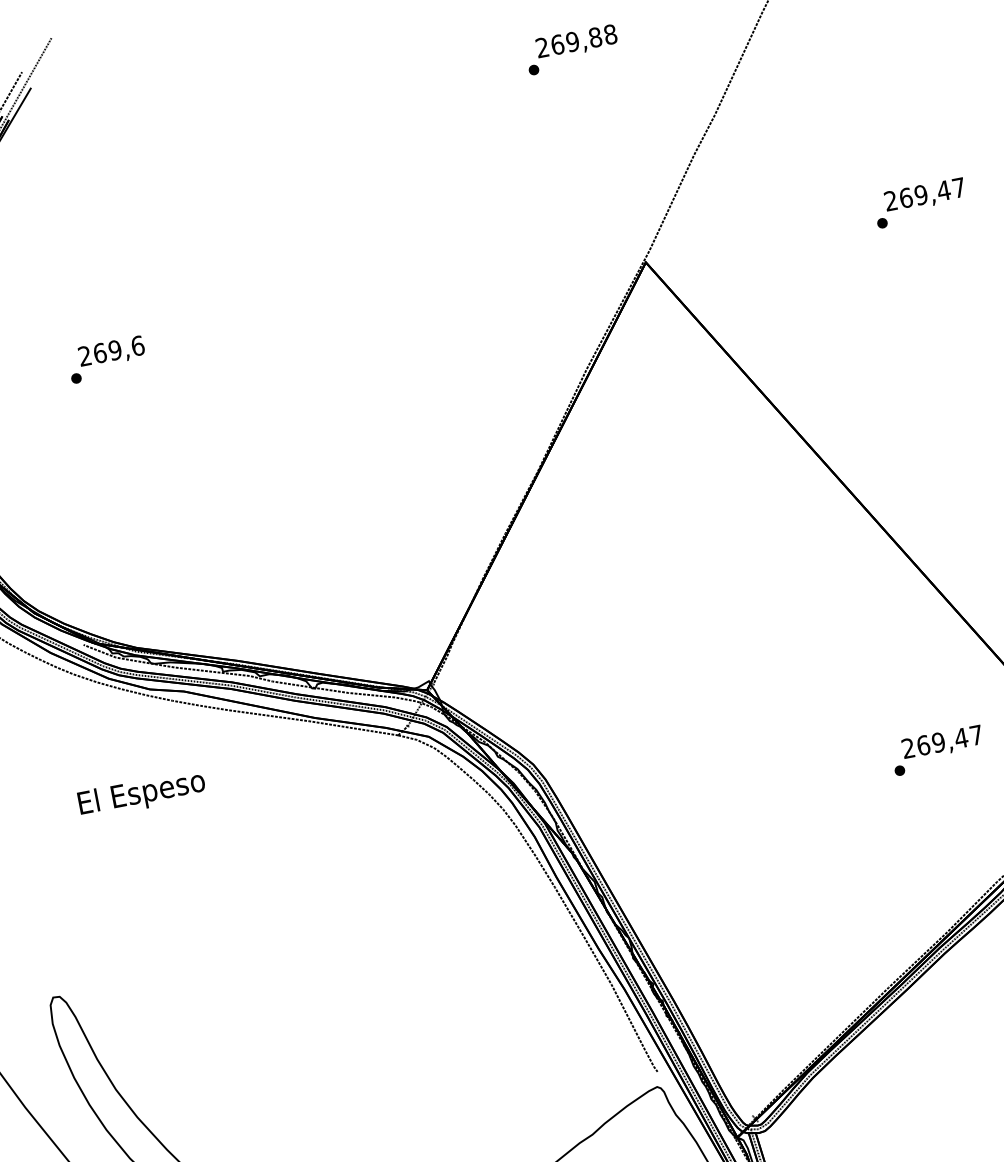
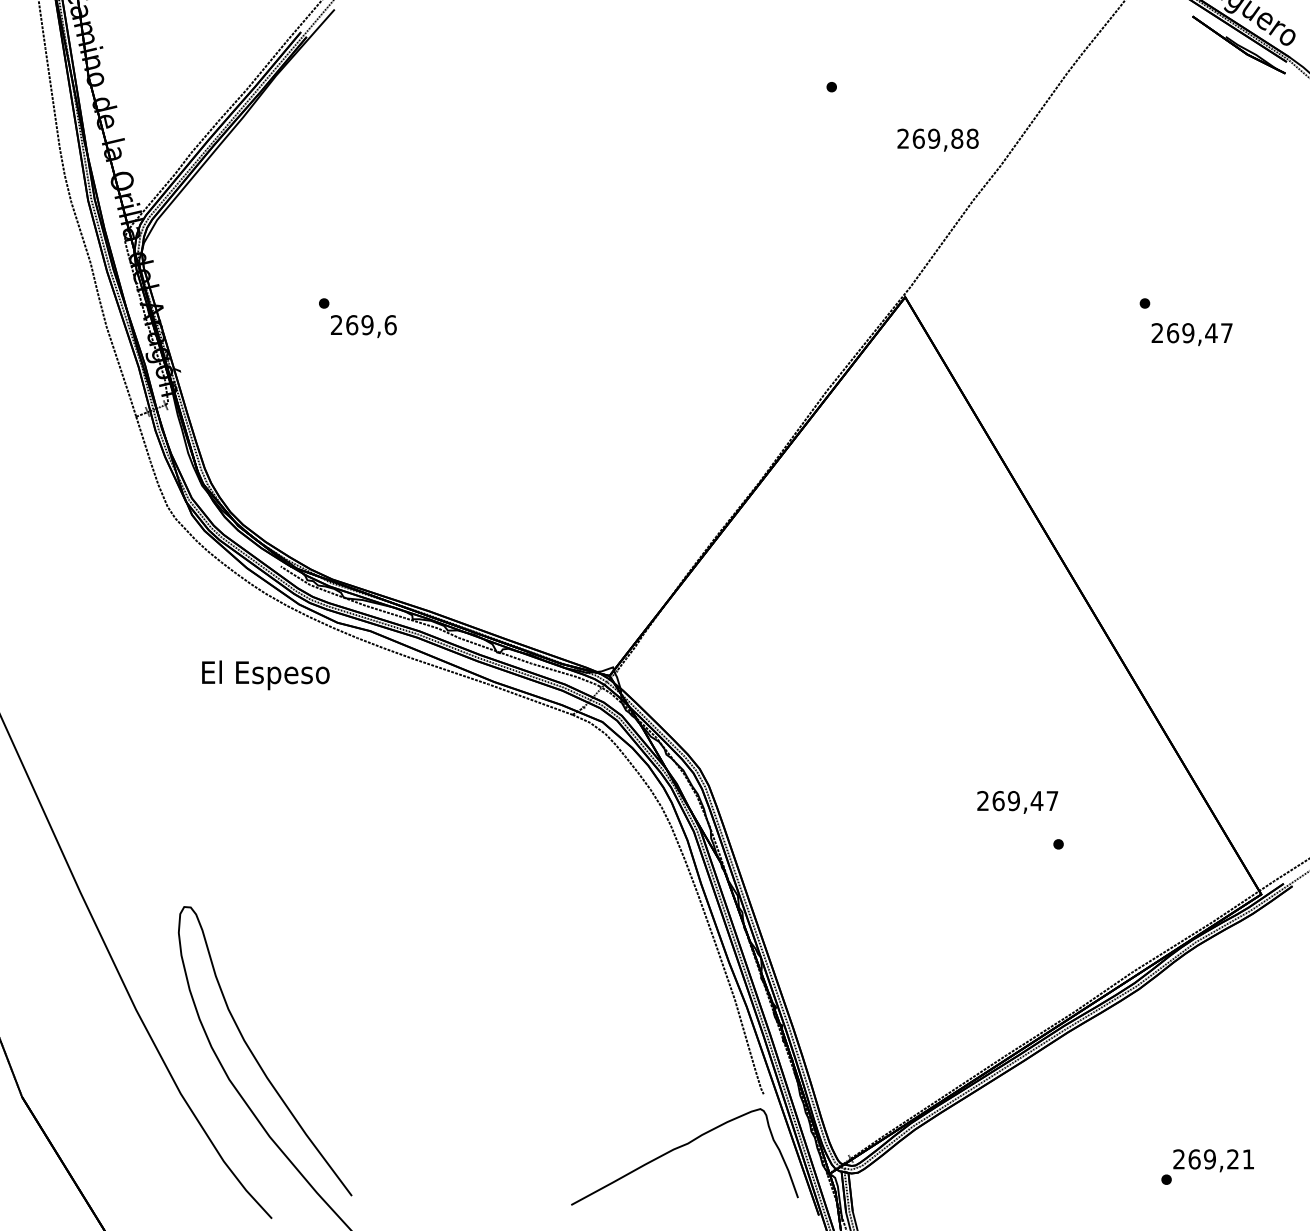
text: (576, 41) -> (937, 139), moved
text: (924, 195) -> (1191, 334), moved
text: (111, 352) -> (363, 326), moved
text: (942, 743) -> (1017, 802), moved
text: (141, 794) -> (265, 675), moved

